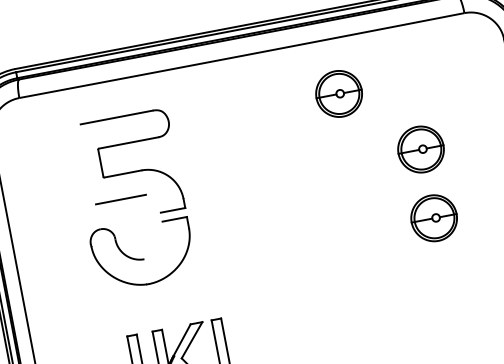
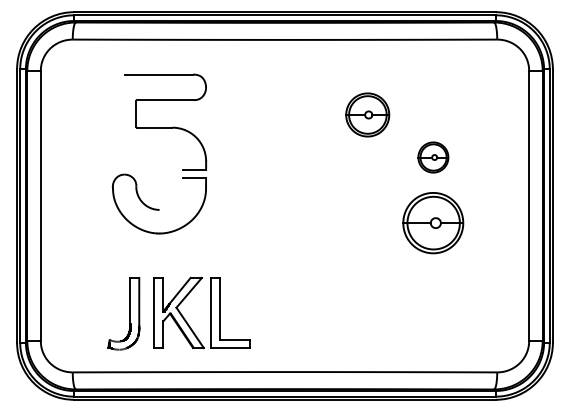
part: (338, 93) -> (367, 114), moved
part: (421, 149) -> (433, 157), size x0.7
line: (120, 199) -> (148, 150), removed
part: (434, 217) -> (433, 222), size x1.4

